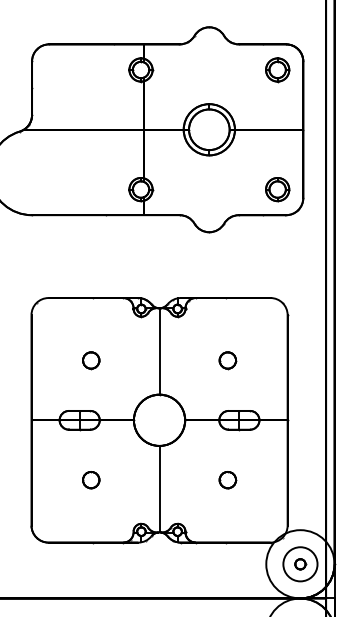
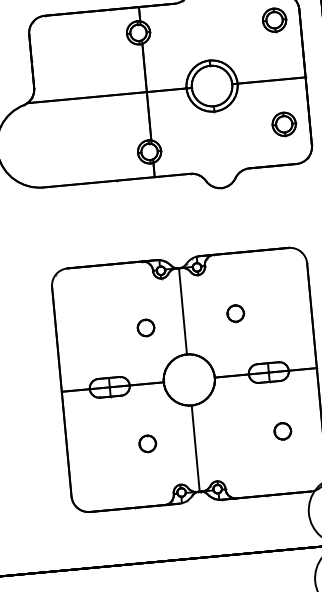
part: (277, 189) -> (284, 124), moved
part: (91, 360) -> (146, 327), moved
part: (227, 360) -> (235, 313), moved
circle: (91, 480) -> (148, 444), moved
part: (227, 480) -> (282, 431), moved

